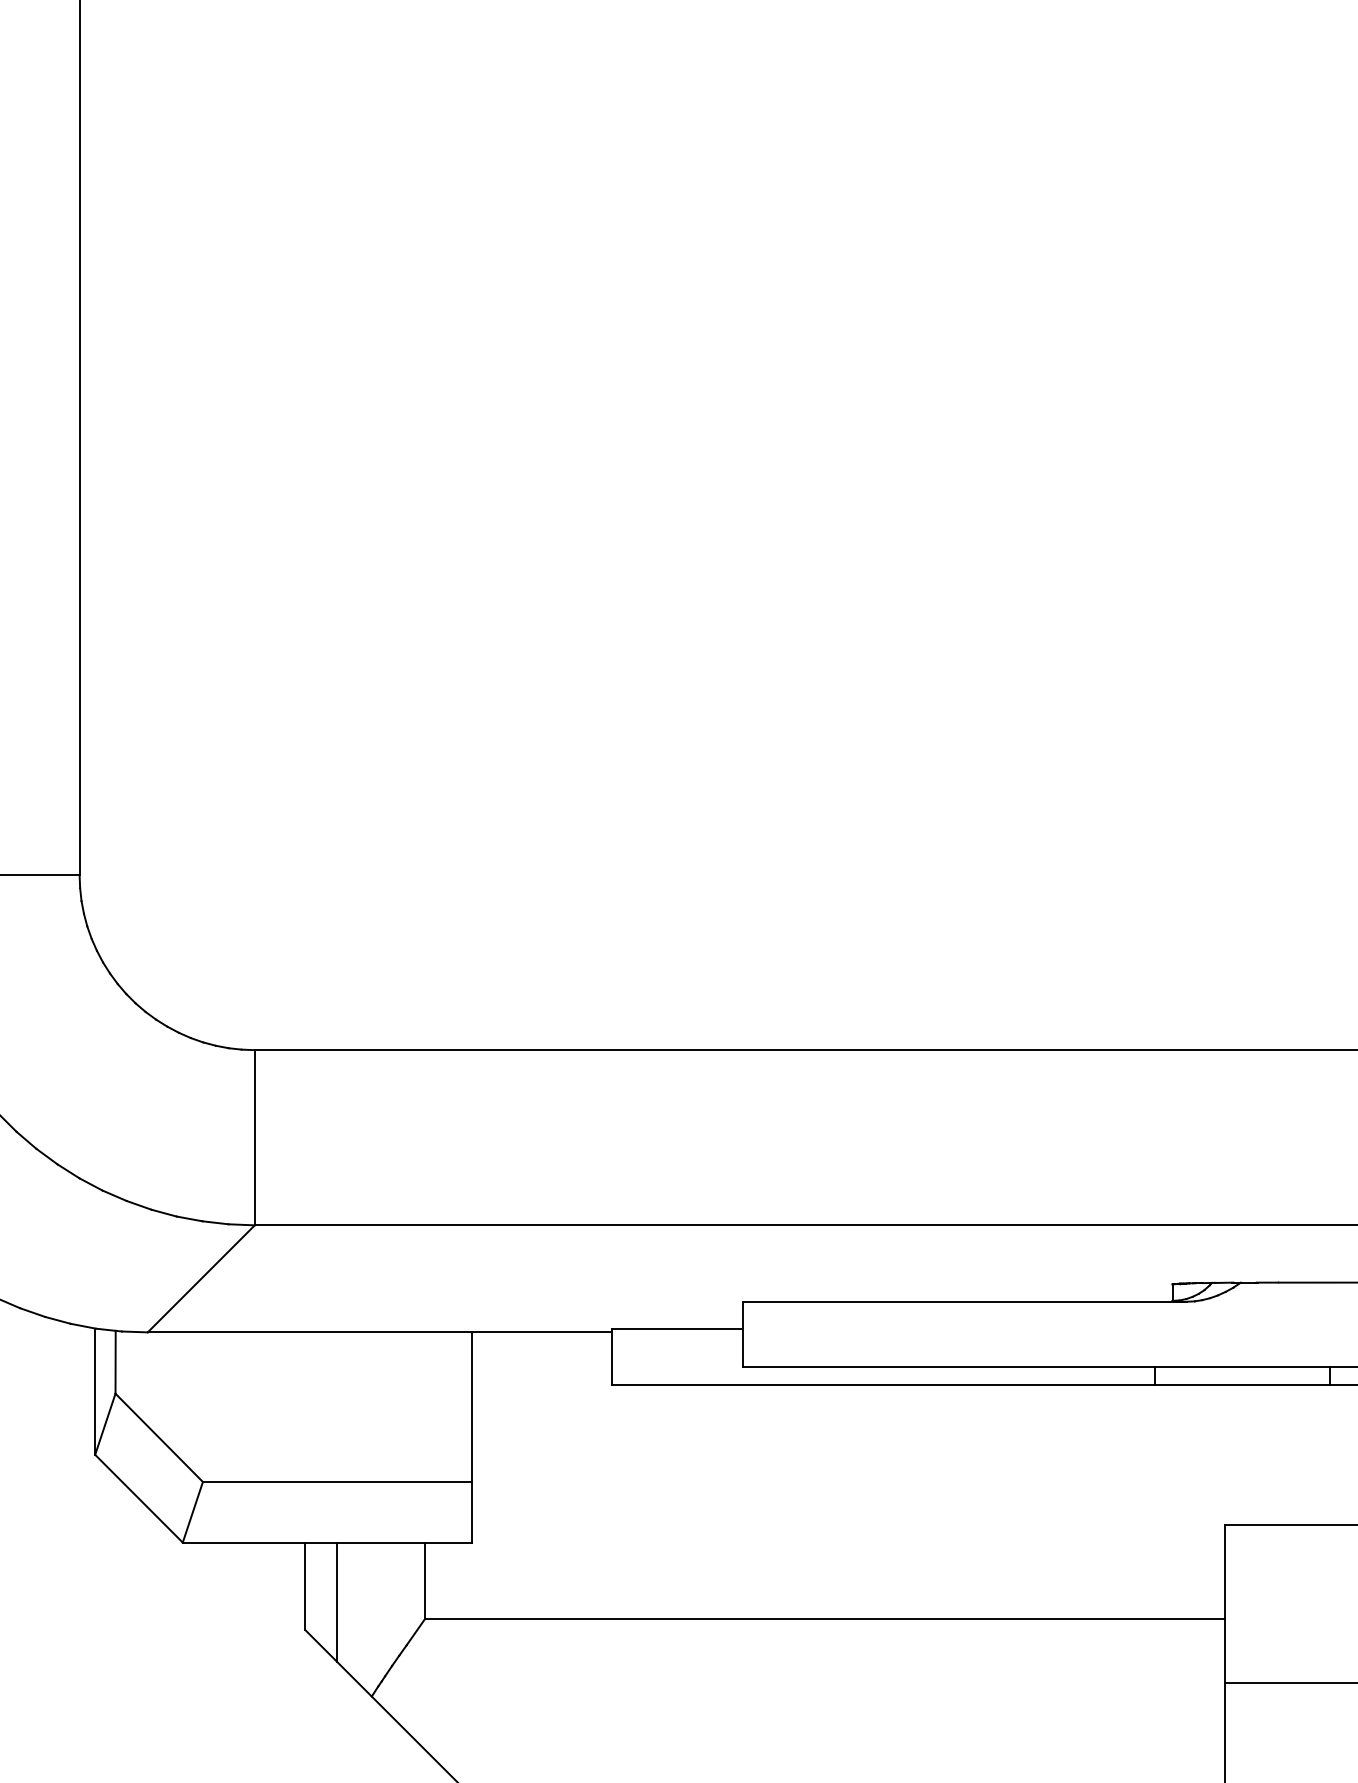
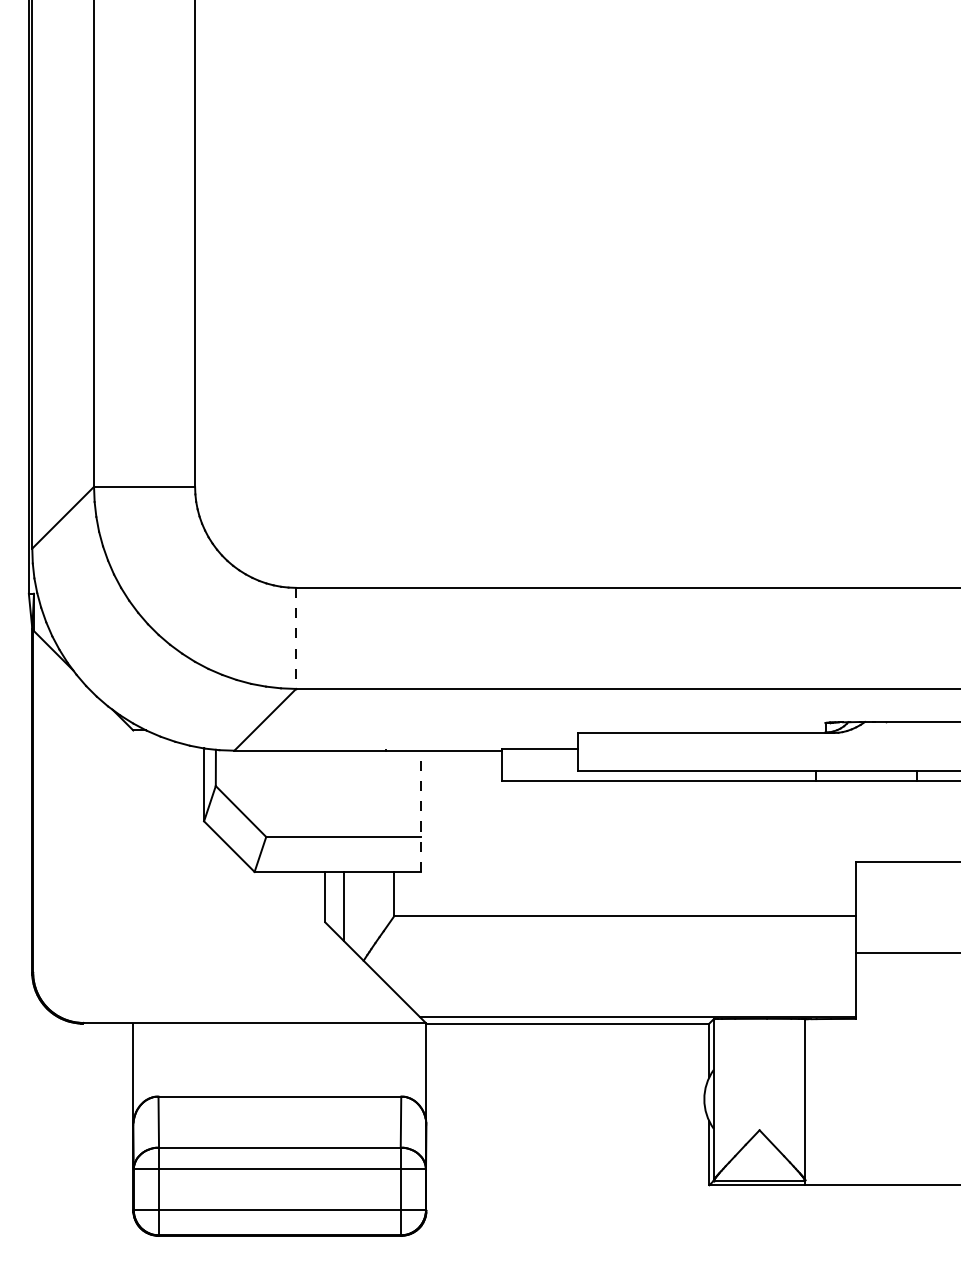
line: (255, 1137) -> (296, 638), solid -> dashed
line: (472, 1437) -> (421, 811), solid -> dashed

